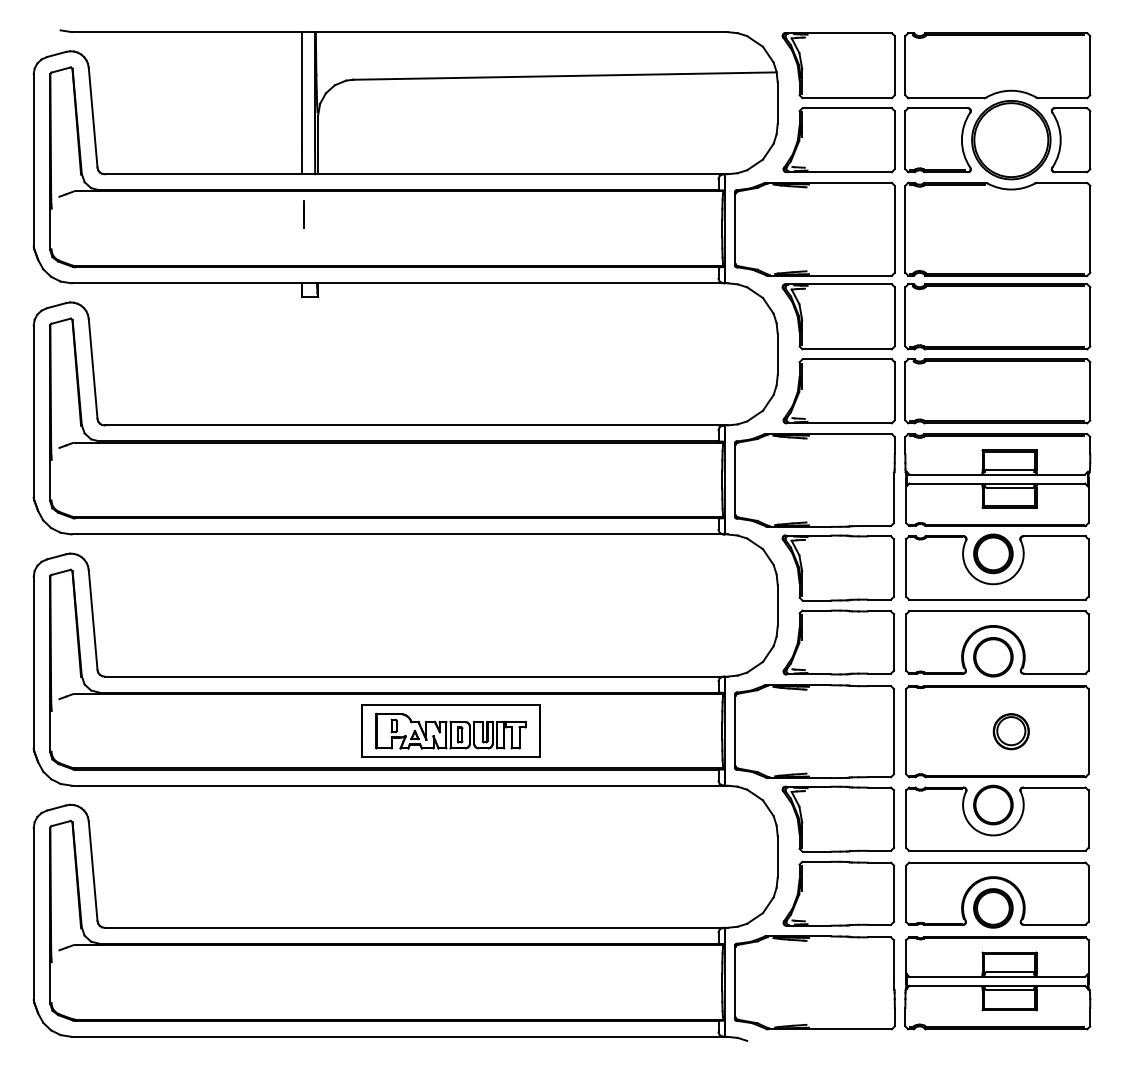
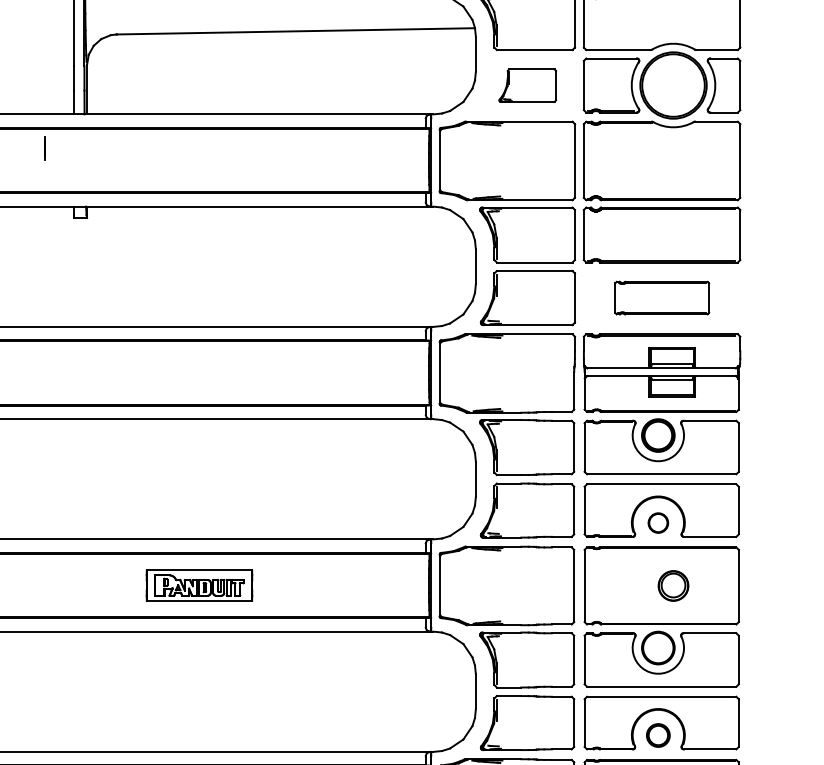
part: (838, 140) -> (527, 85), size x0.6
line: (303, 214) -> (45, 148), moved
part: (997, 391) -> (661, 298), size x0.6
part: (993, 657) -> (658, 523), size x0.6
part: (450, 730) -> (199, 584), size x0.7
part: (993, 908) -> (658, 735), size x0.7

